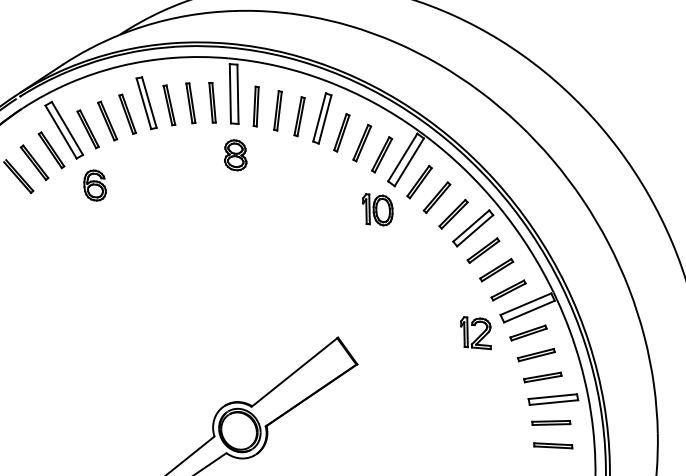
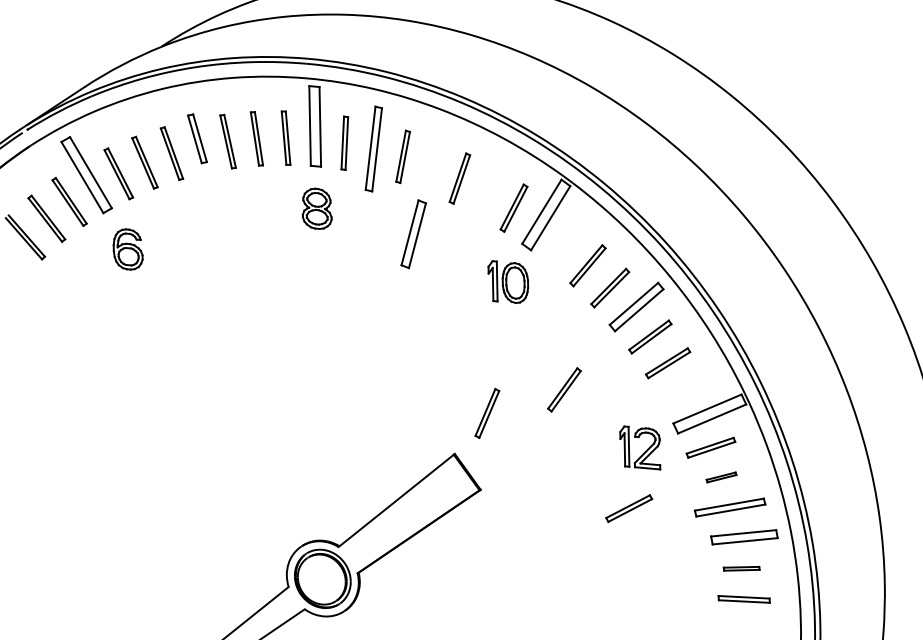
part: (146, 103) -> (197, 138), size x0.7
part: (278, 110) -> (374, 148), size x1.6
part: (322, 118) -> (413, 234), moved
part: (362, 143) -> (487, 413), moved
part: (419, 181) -> (564, 389), moved
part: (508, 290) -> (629, 508), moved
part: (536, 355) -> (721, 477), size x0.6
part: (543, 377) -> (730, 507), size x1.4
part: (551, 422) -> (741, 568), size x0.7

